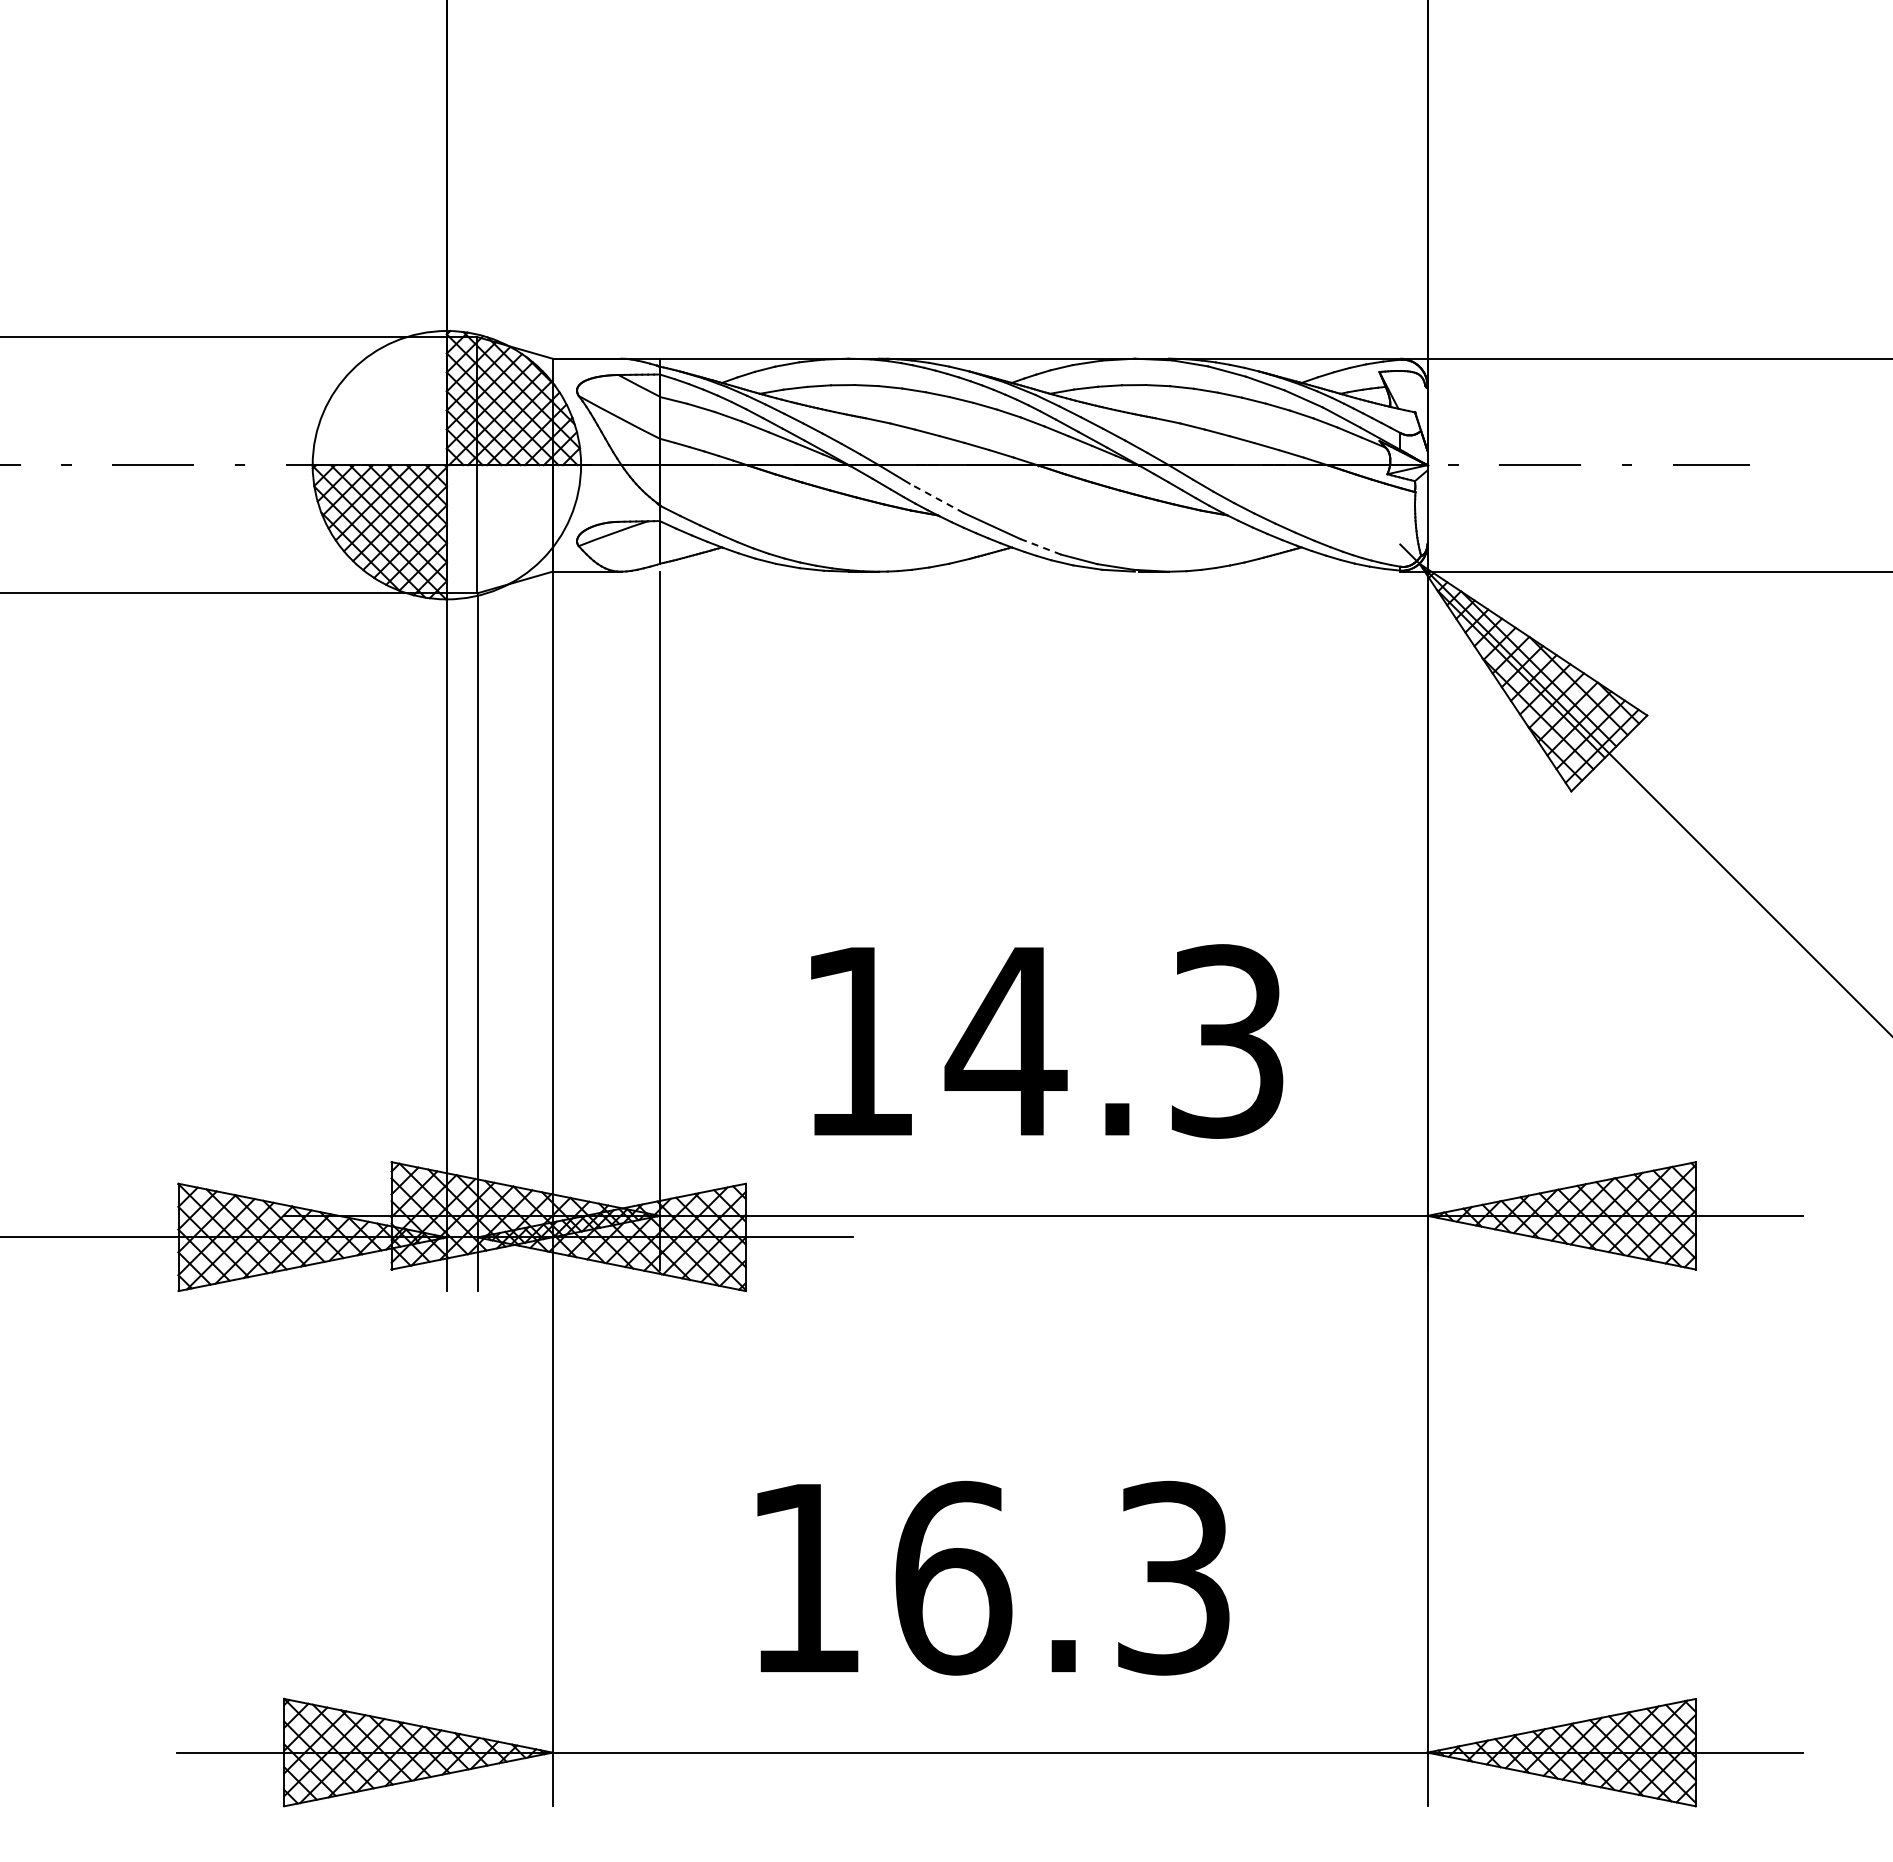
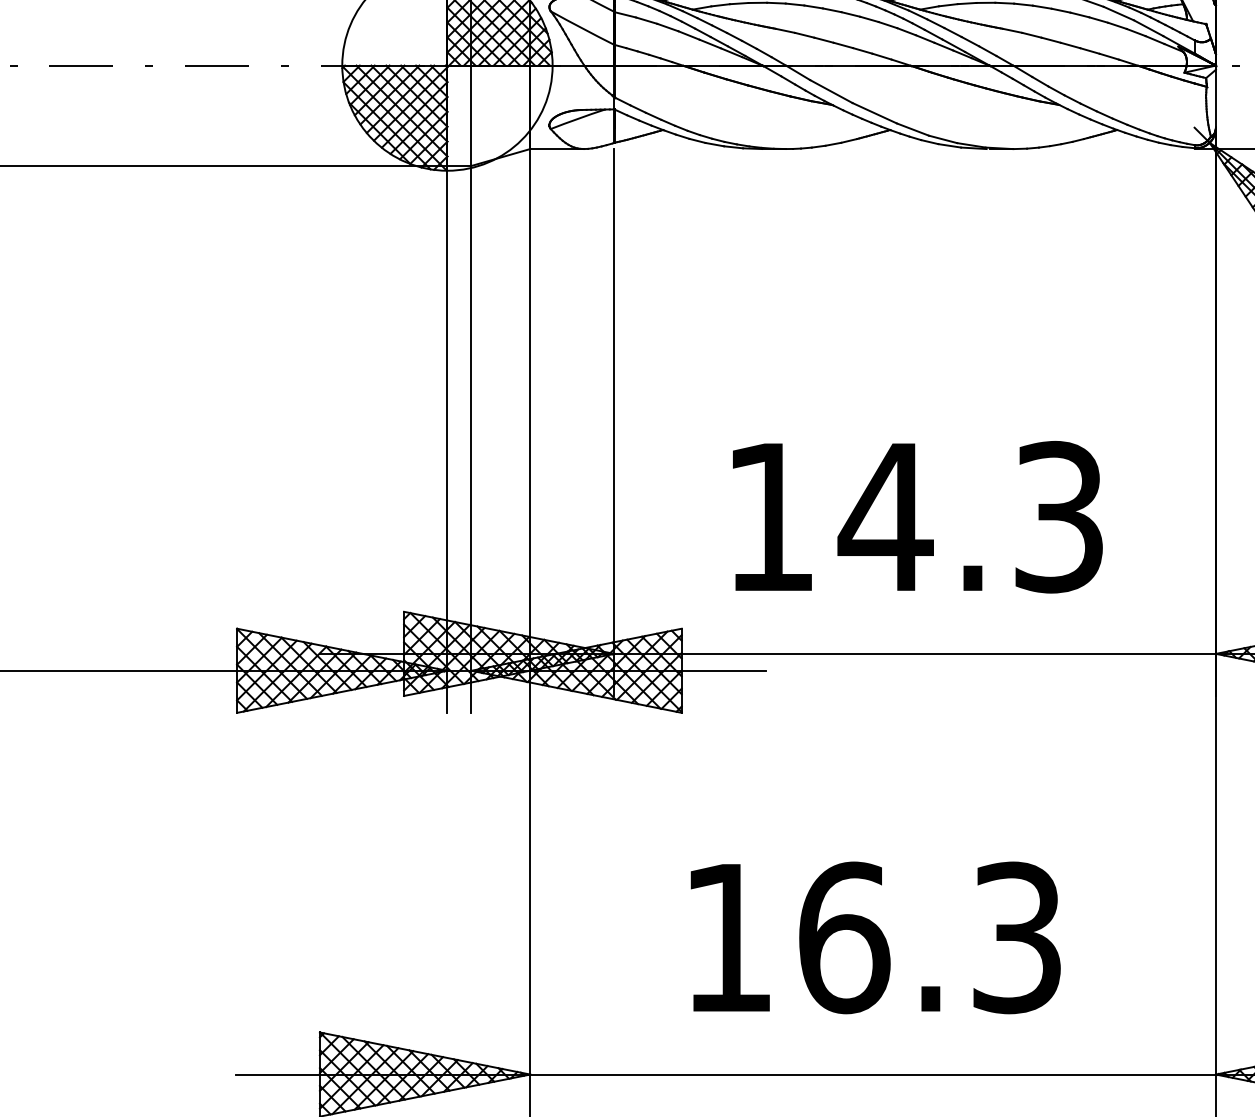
line: (936, 498) -> (831, 91), dashed -> solid
line: (1040, 546) -> (912, 129), dashed -> solid

